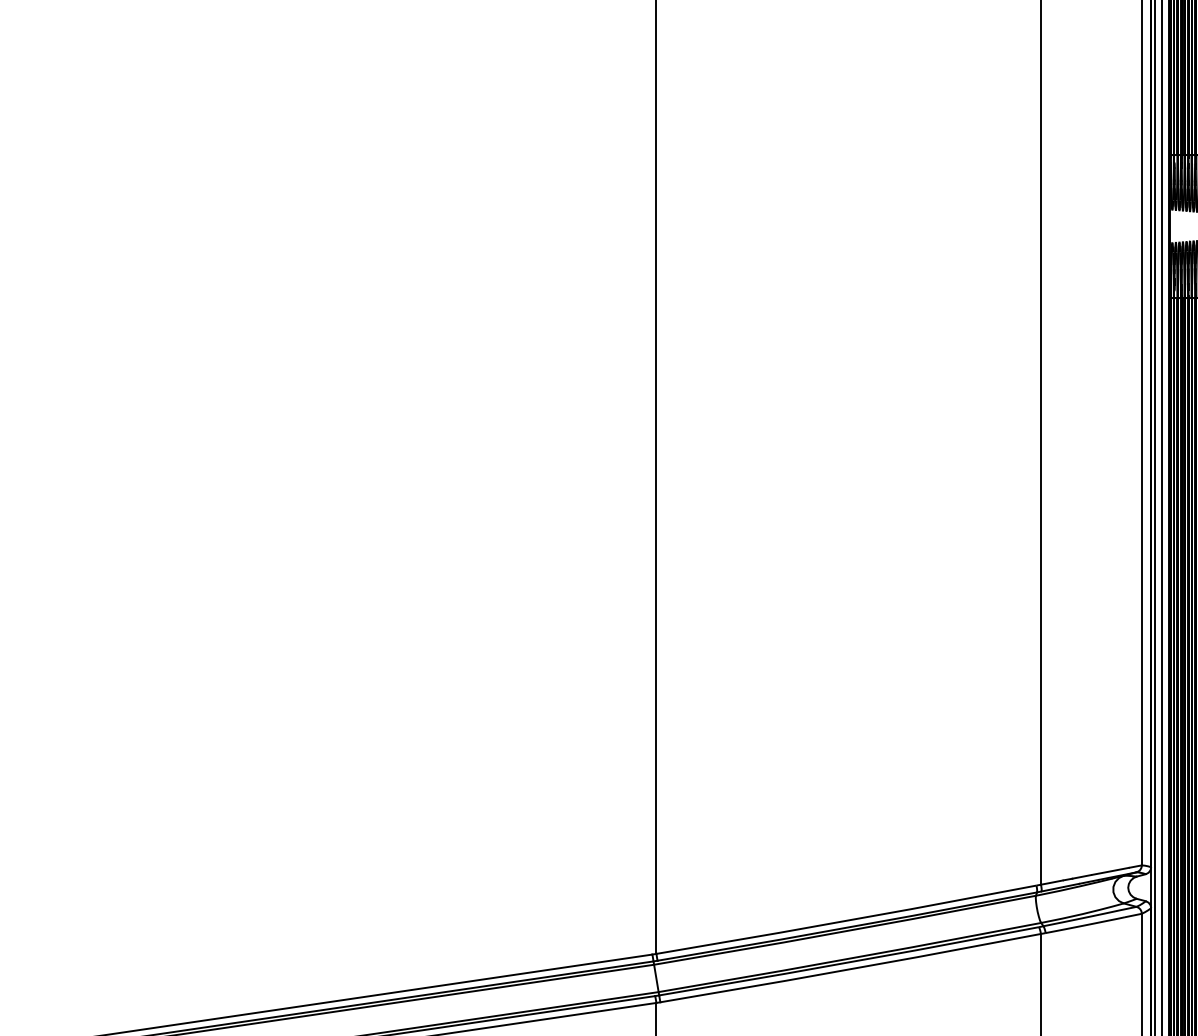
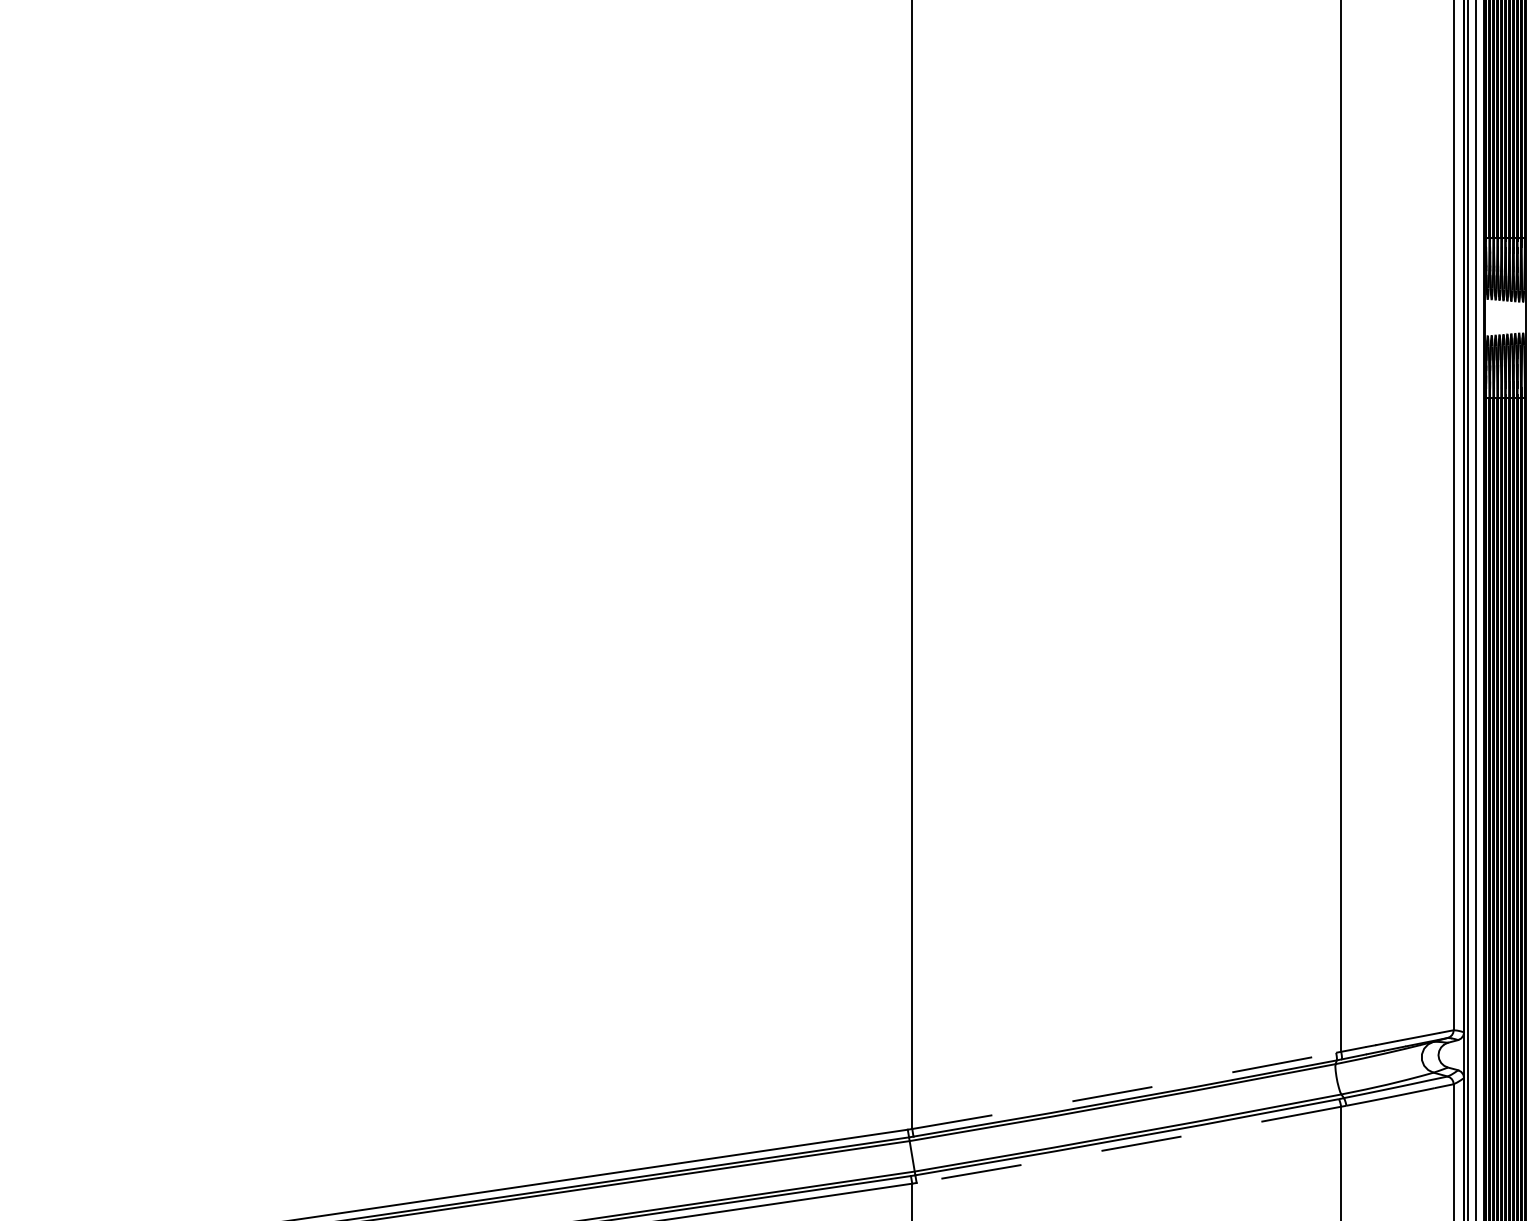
line: (846, 920) -> (1124, 1091), solid -> dashed
line: (850, 968) -> (1128, 1145), solid -> dashed

